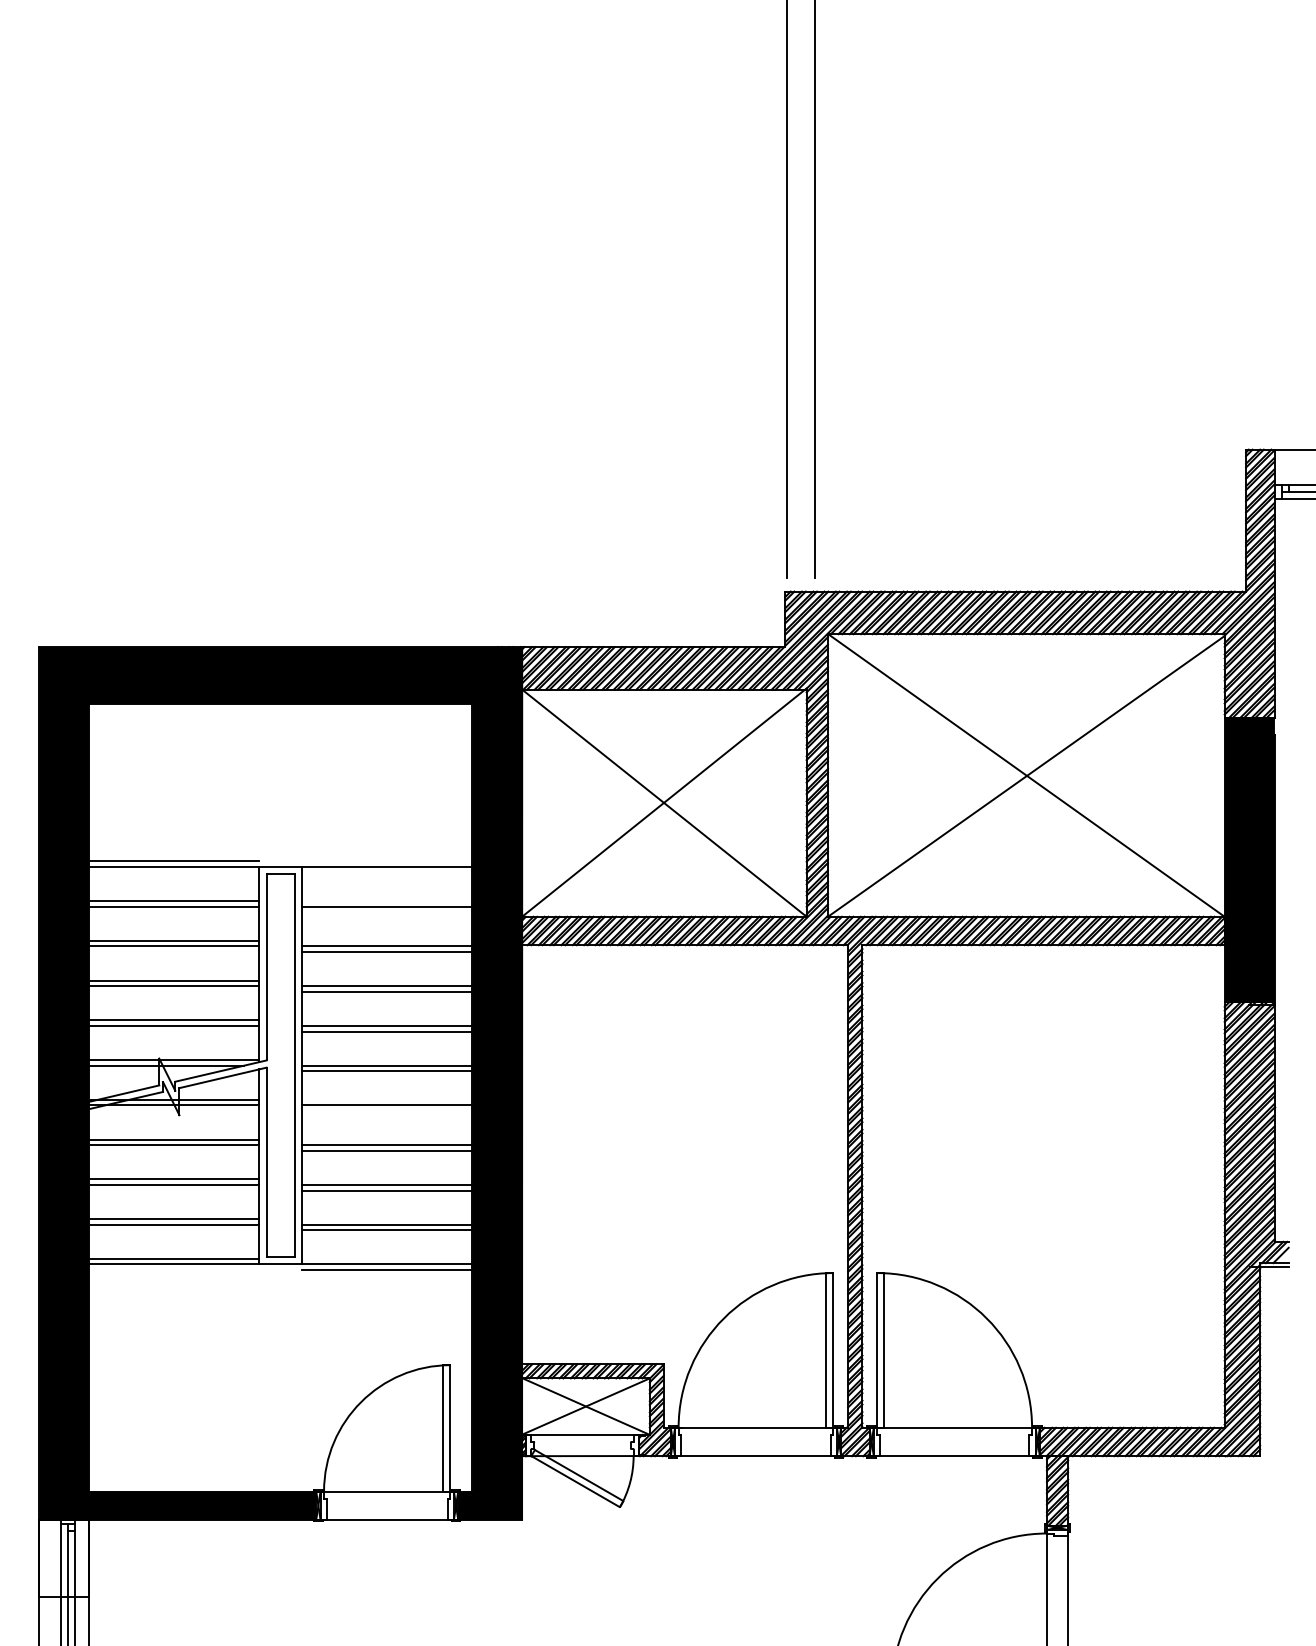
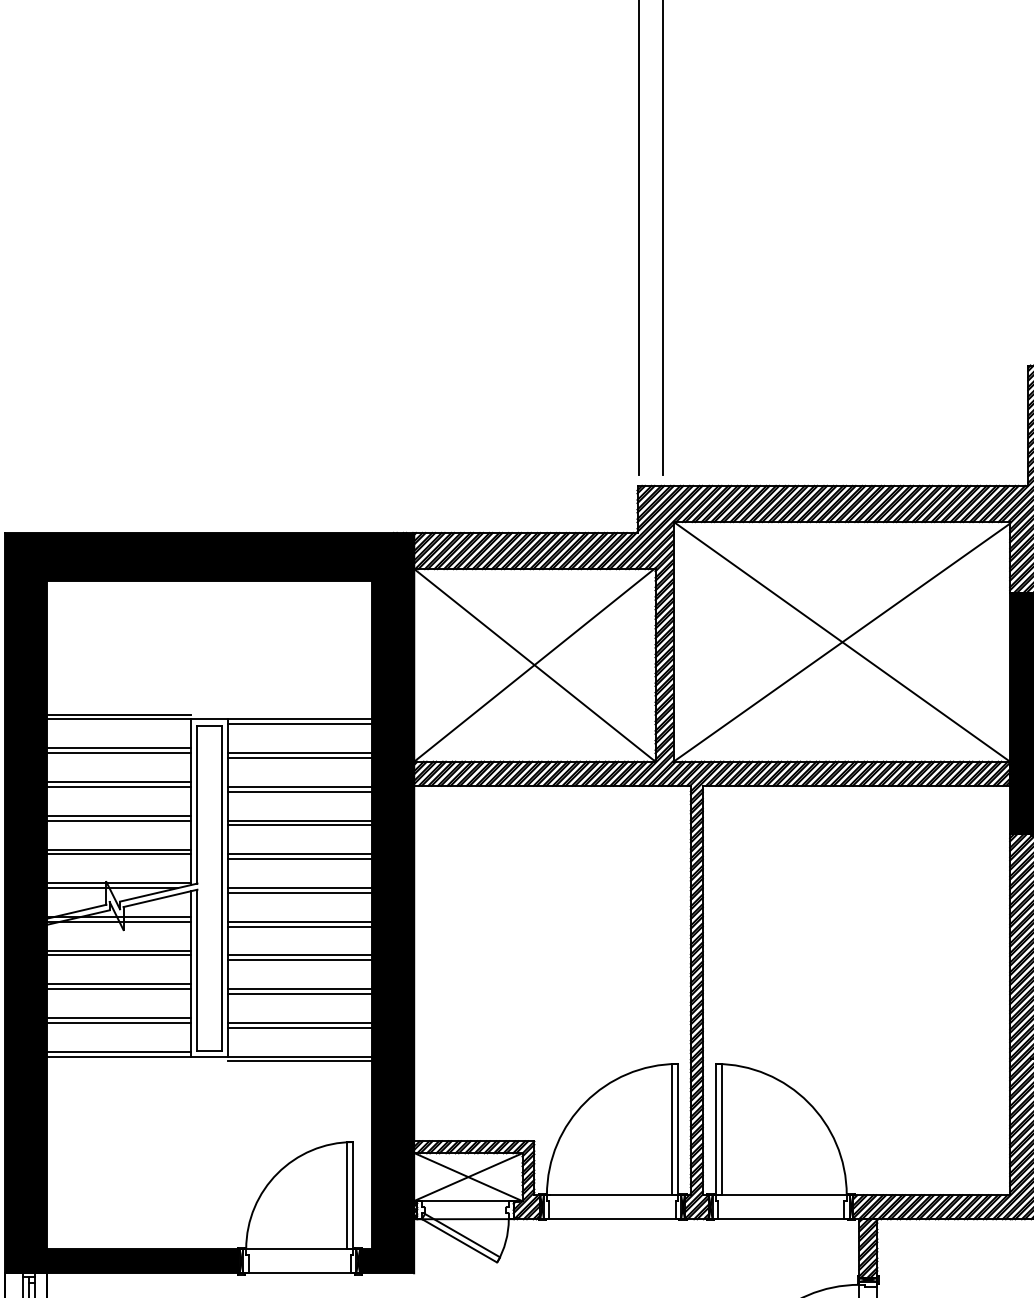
line: (387, 872) -> (300, 724), added
line: (387, 912) -> (300, 758), added
line: (387, 1111) -> (300, 926), added

